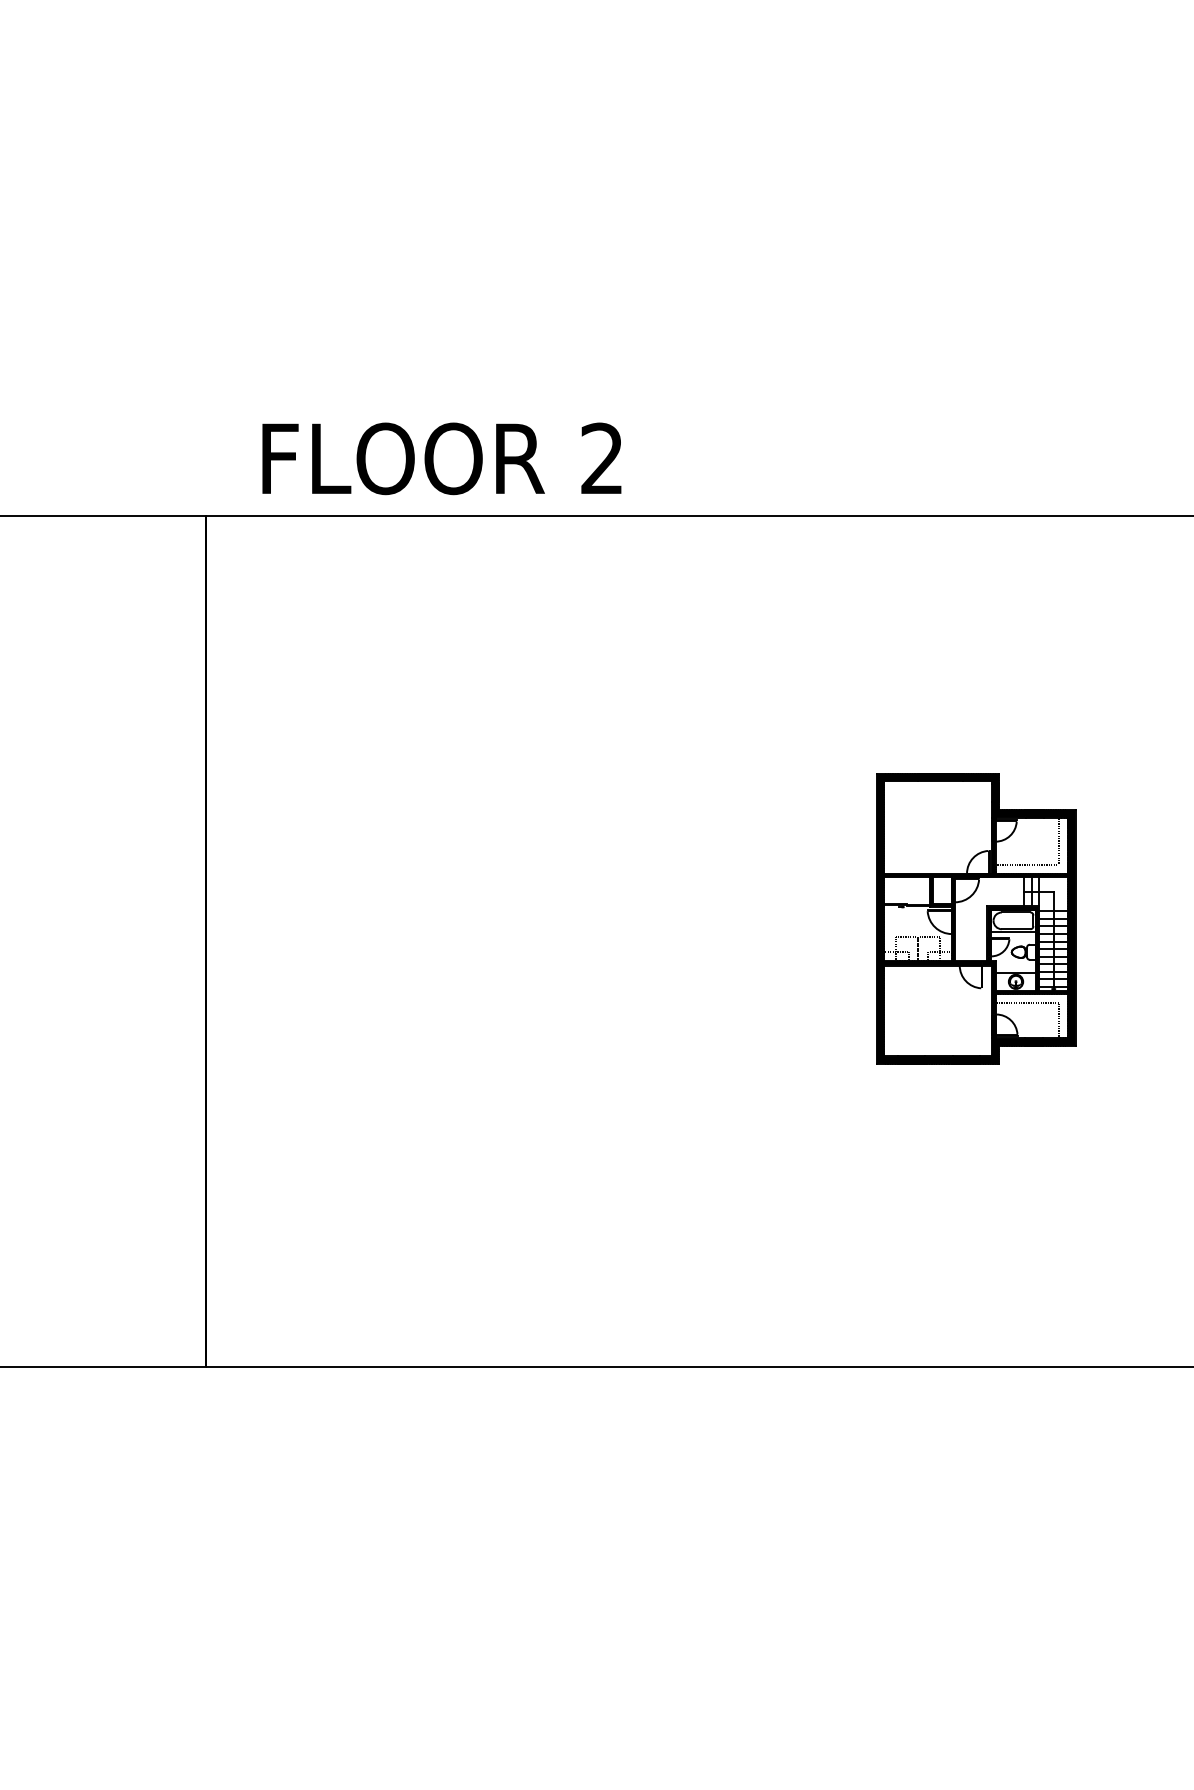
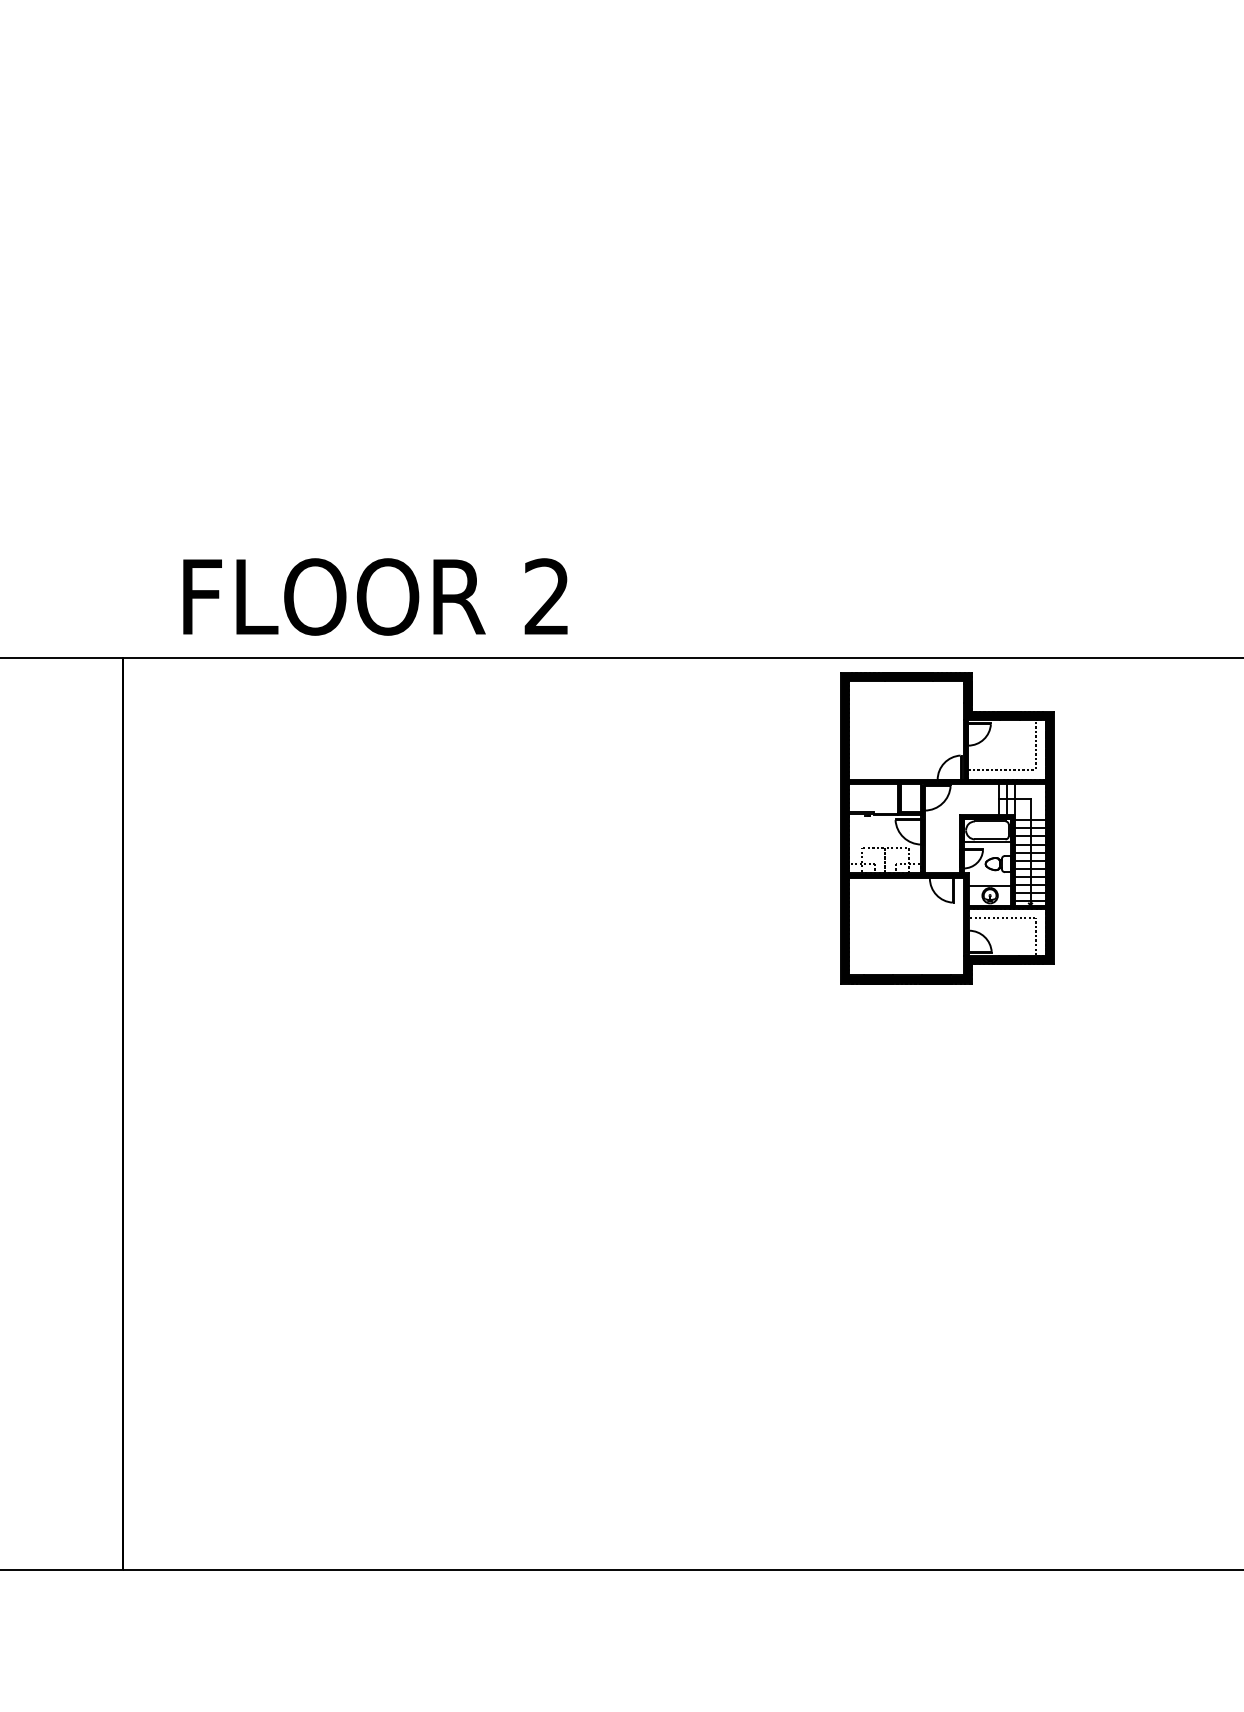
part: (976, 918) -> (947, 827), moved

